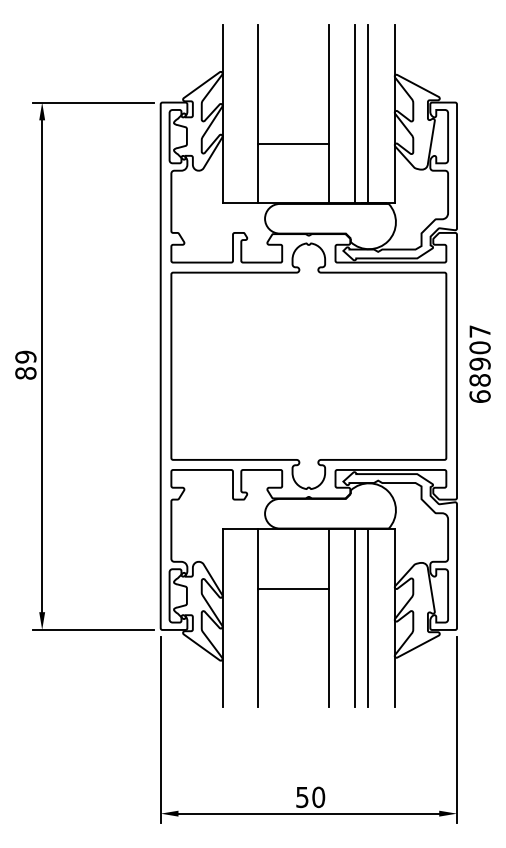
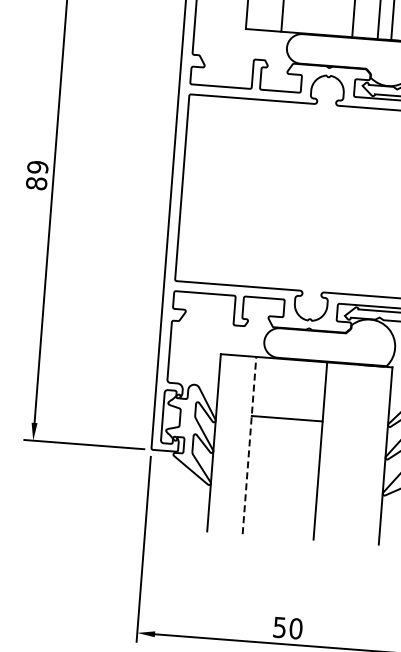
line: (258, 618) -> (249, 445), solid -> dashed
line: (354, 618) -> (345, 453), removed
line: (368, 618) -> (359, 454), removed

